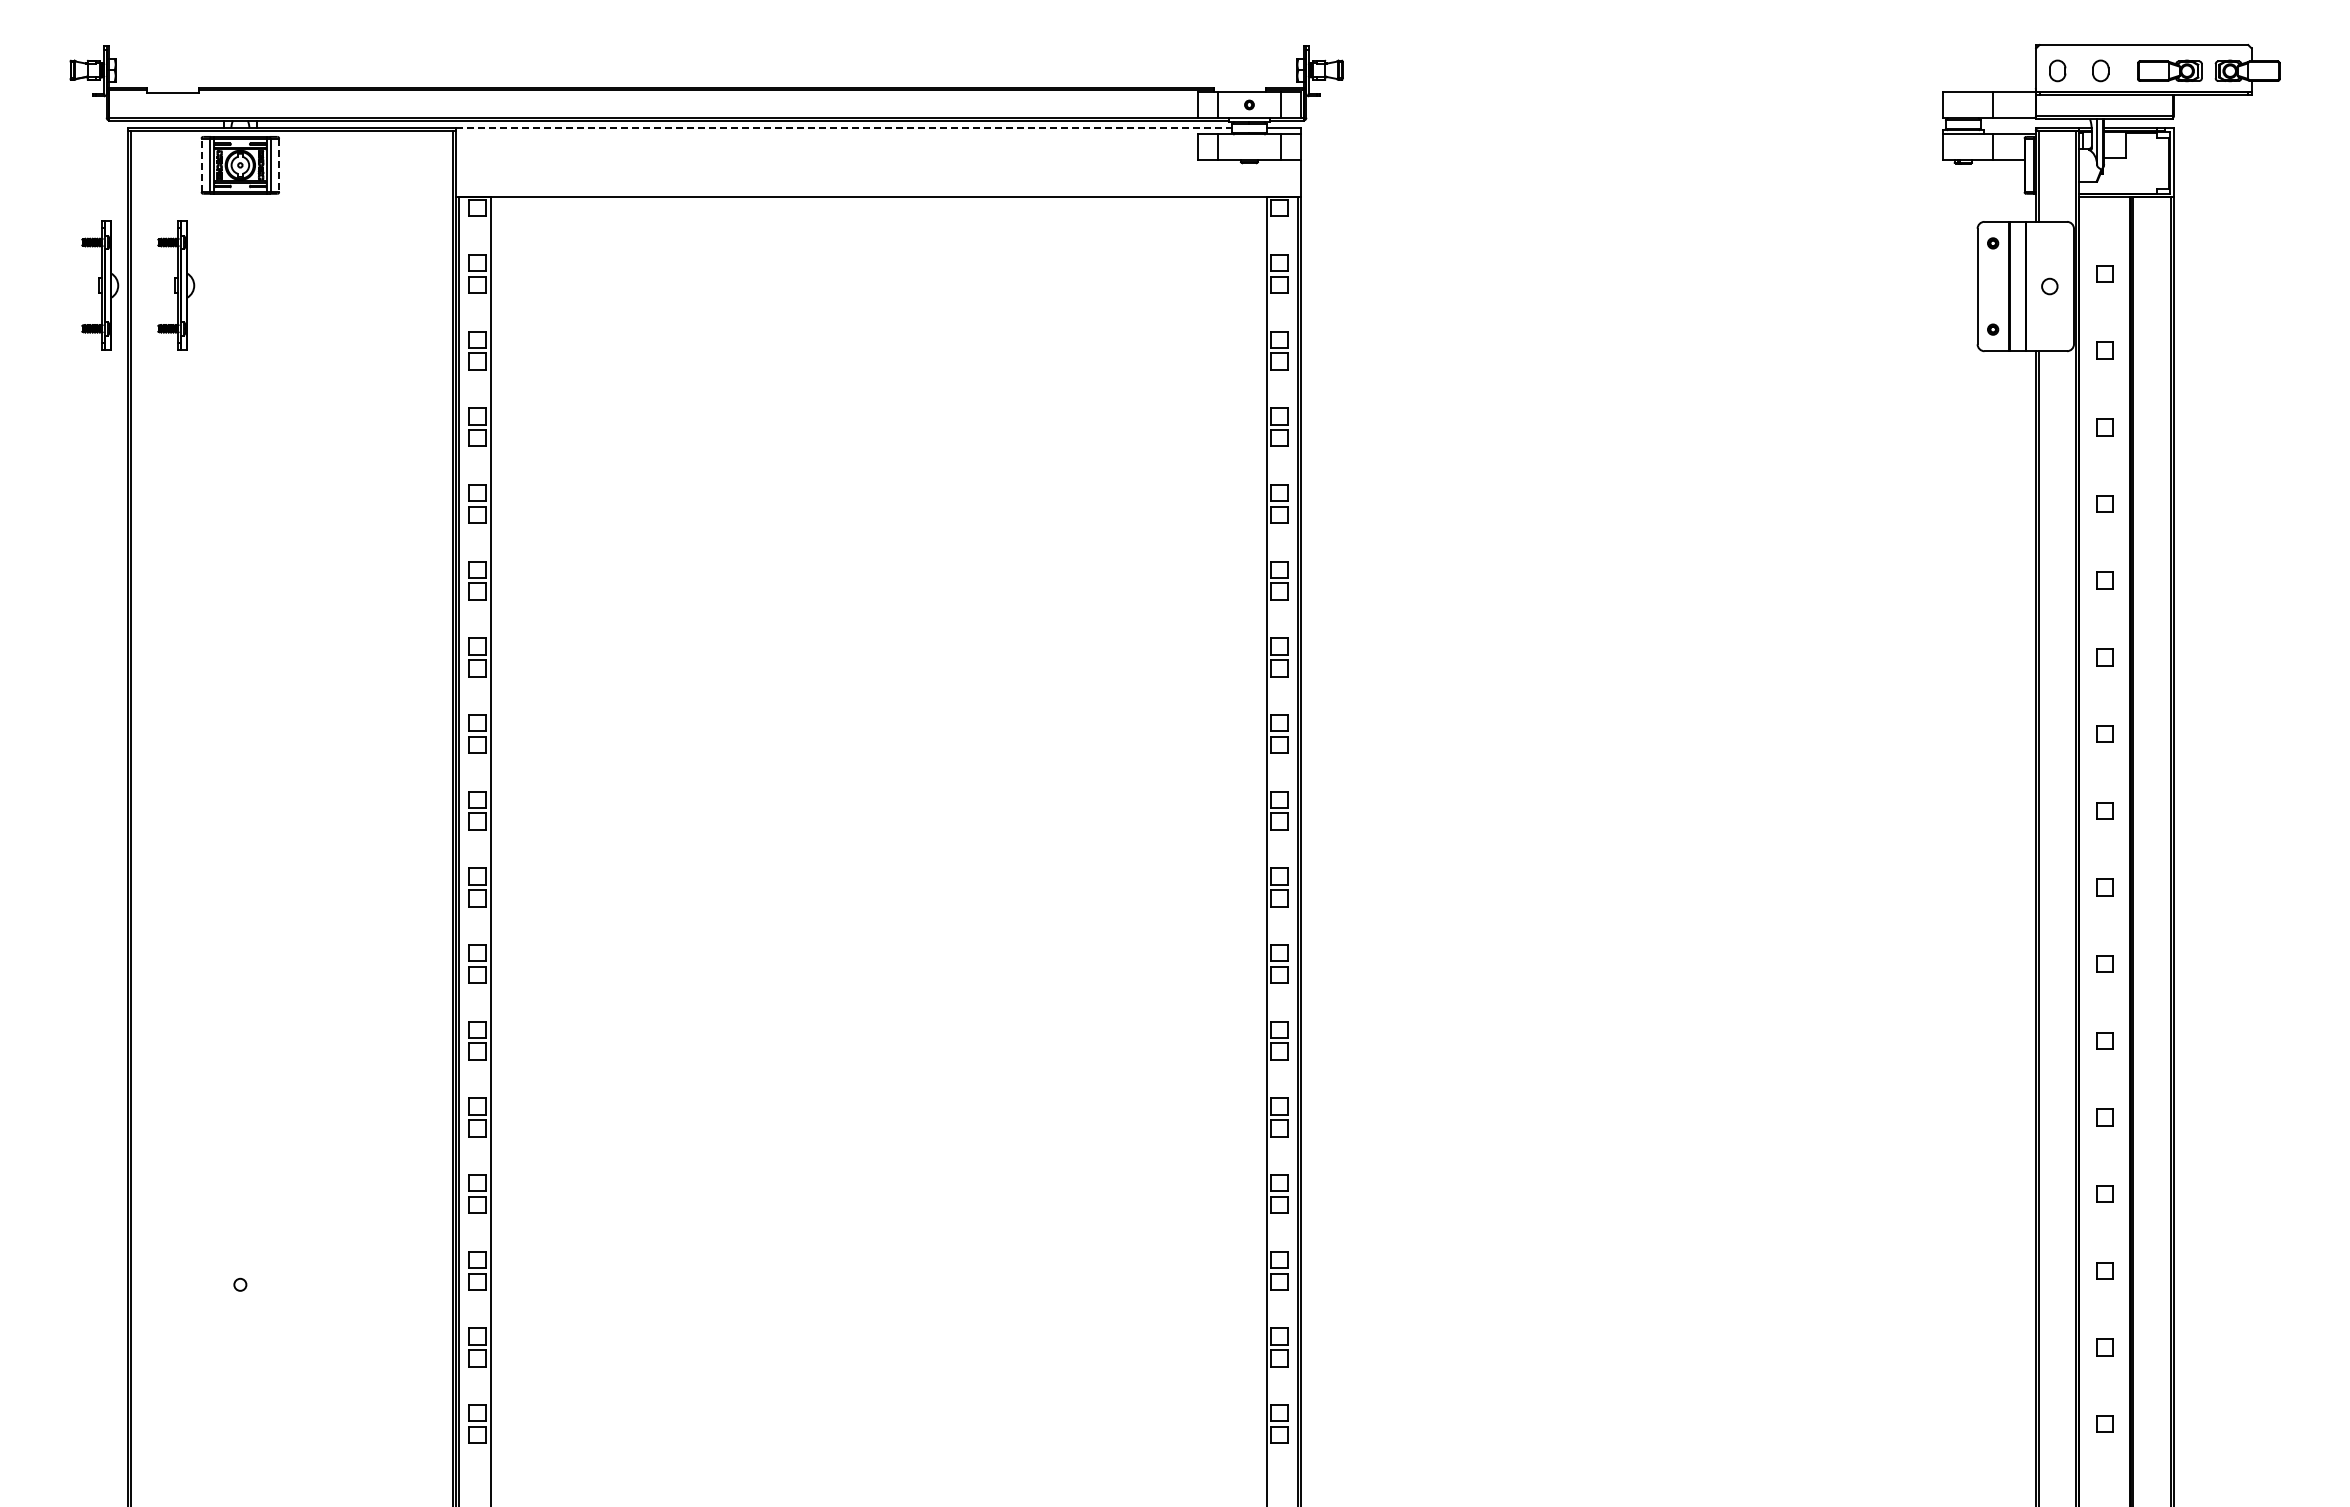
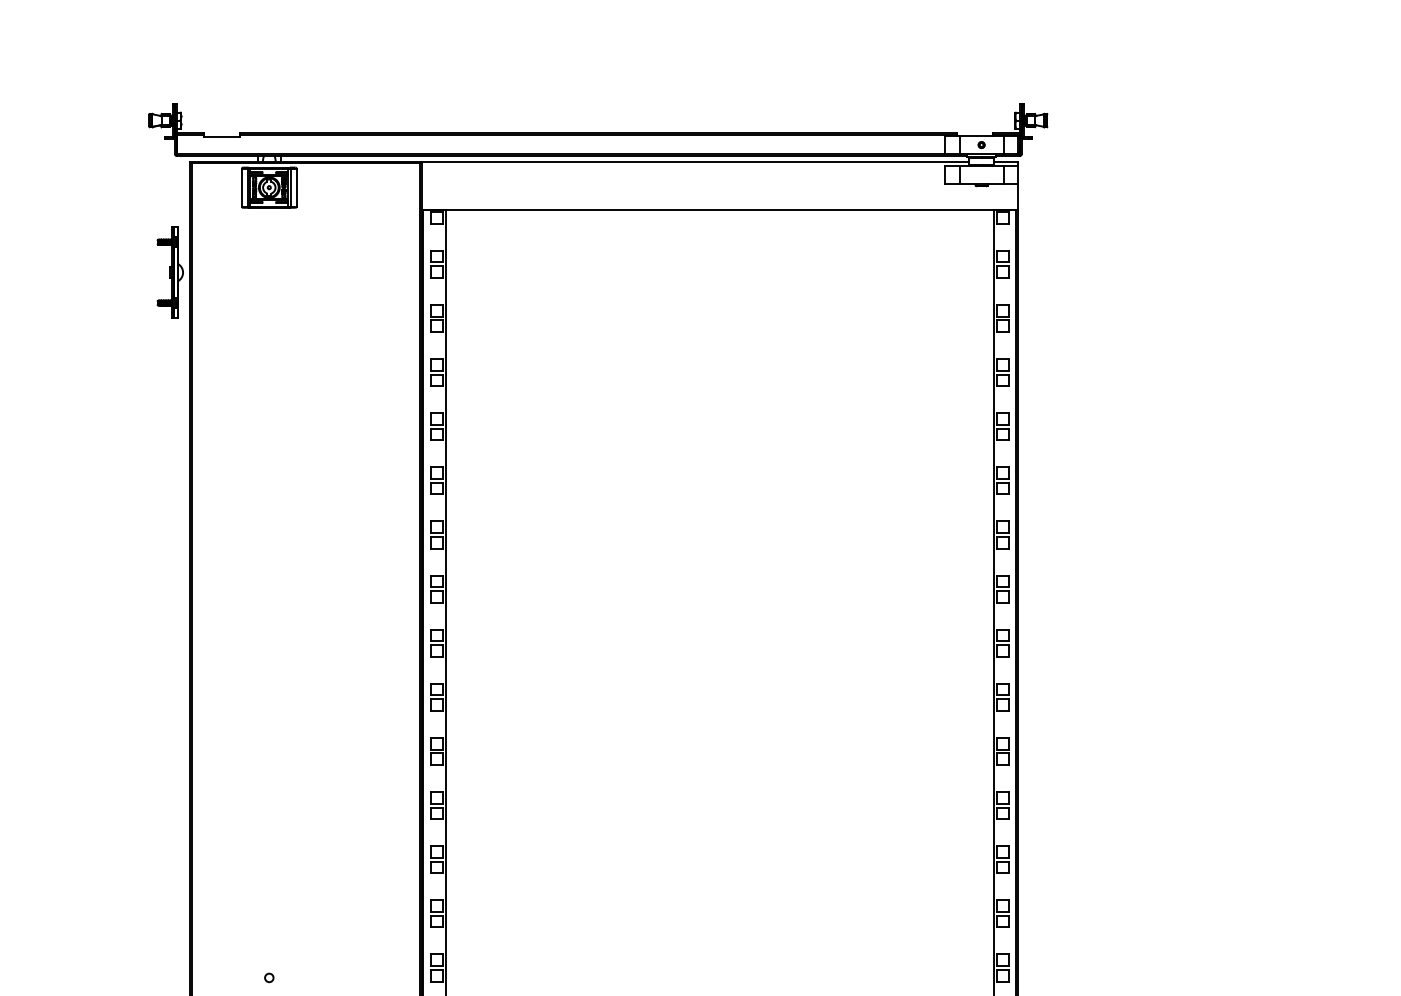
line: (844, 128) -> (695, 161), dashed -> solid
line: (201, 165) -> (241, 187), dashed -> solid
line: (279, 165) -> (296, 187), dashed -> solid
part: (176, 285) -> (224, 272), removed

